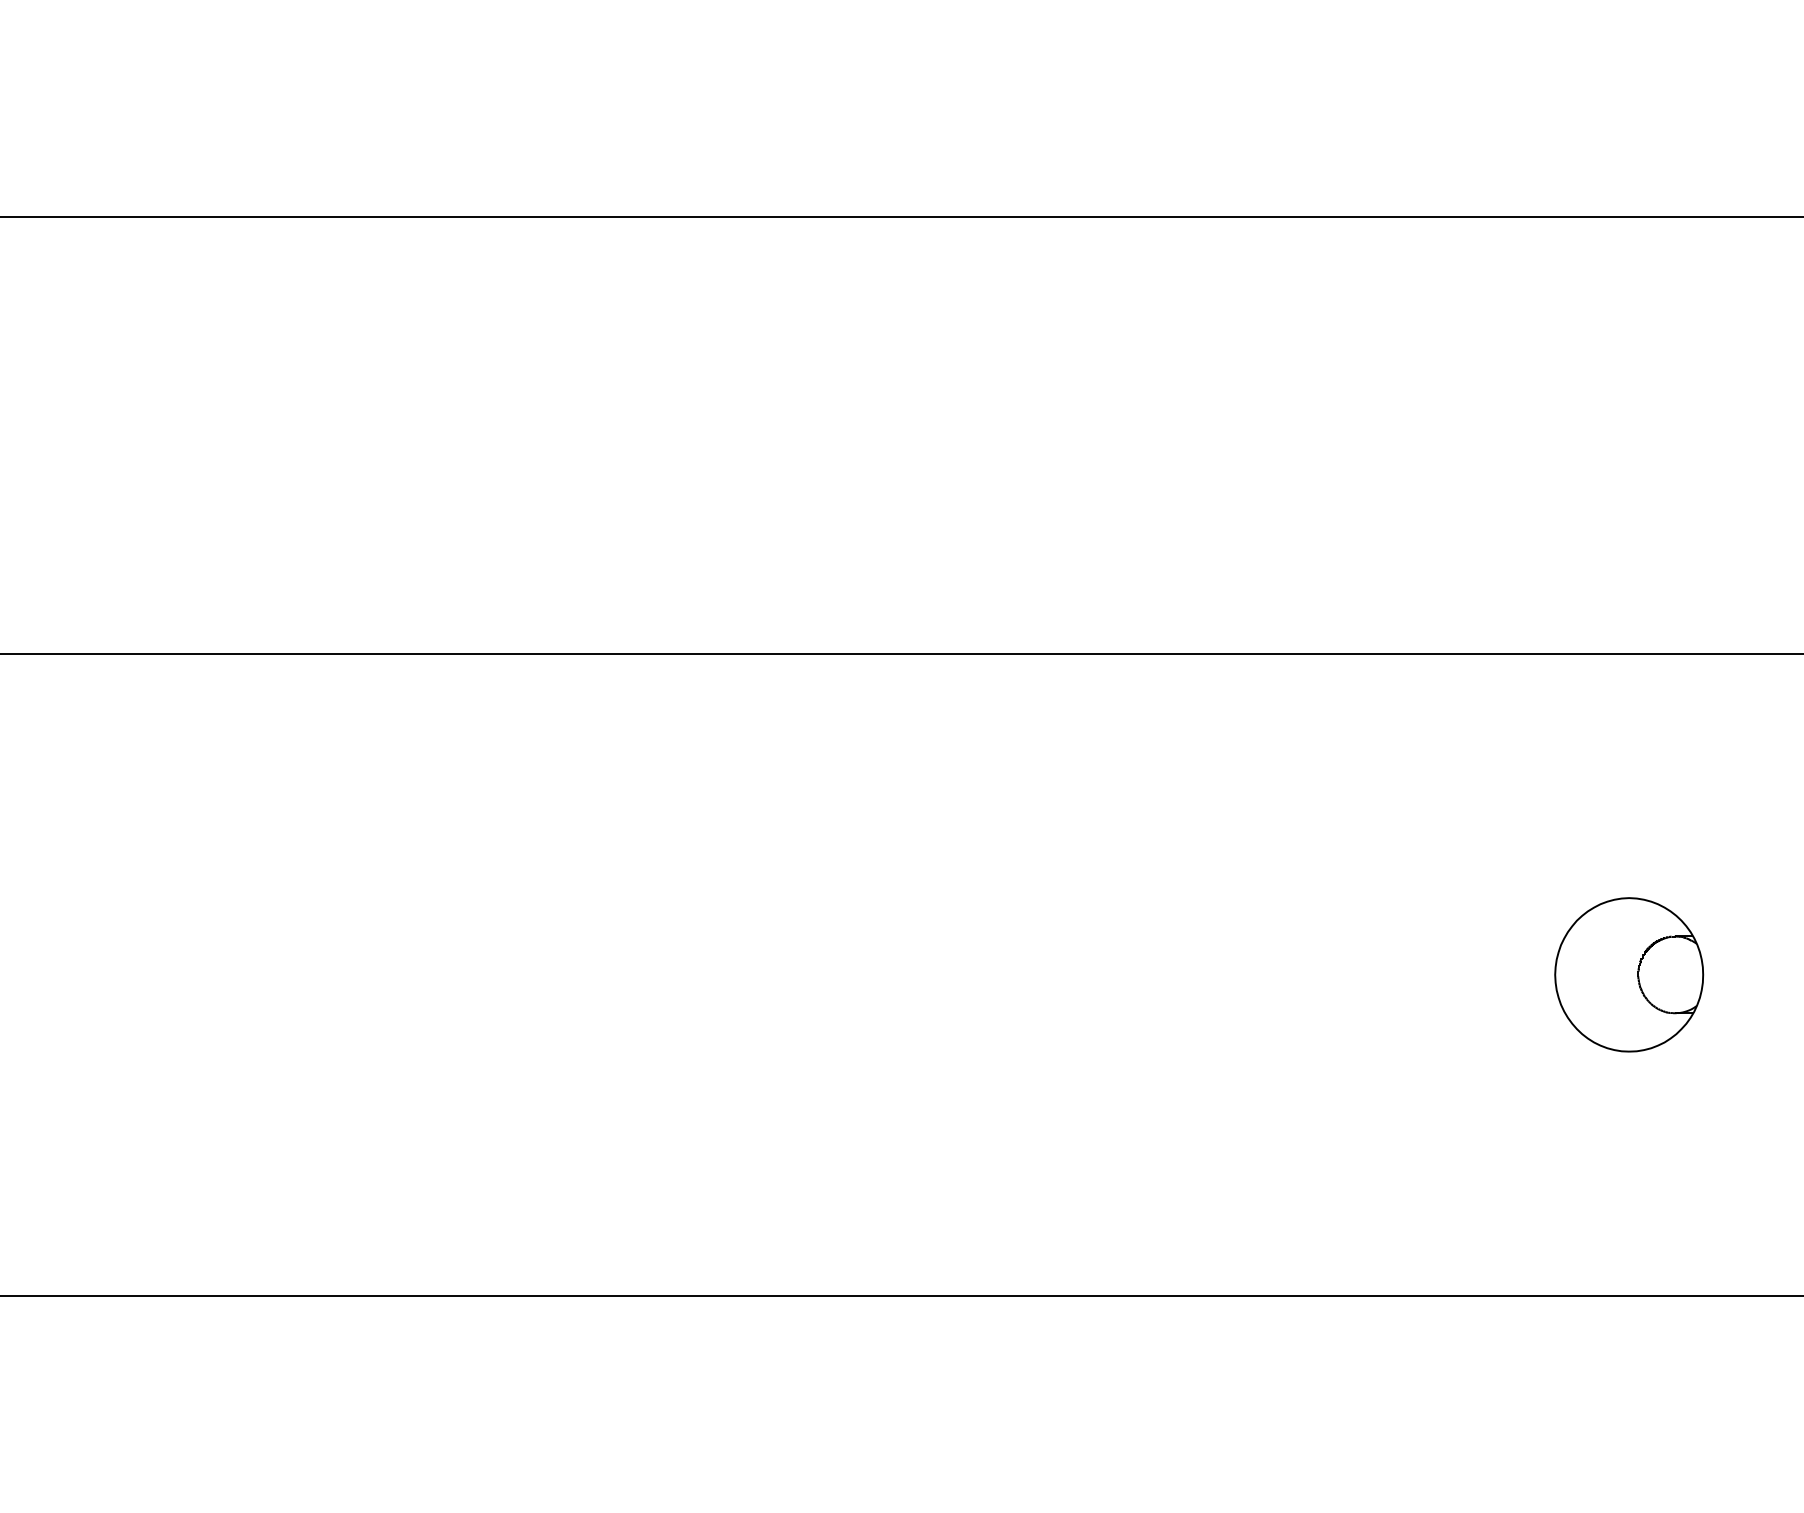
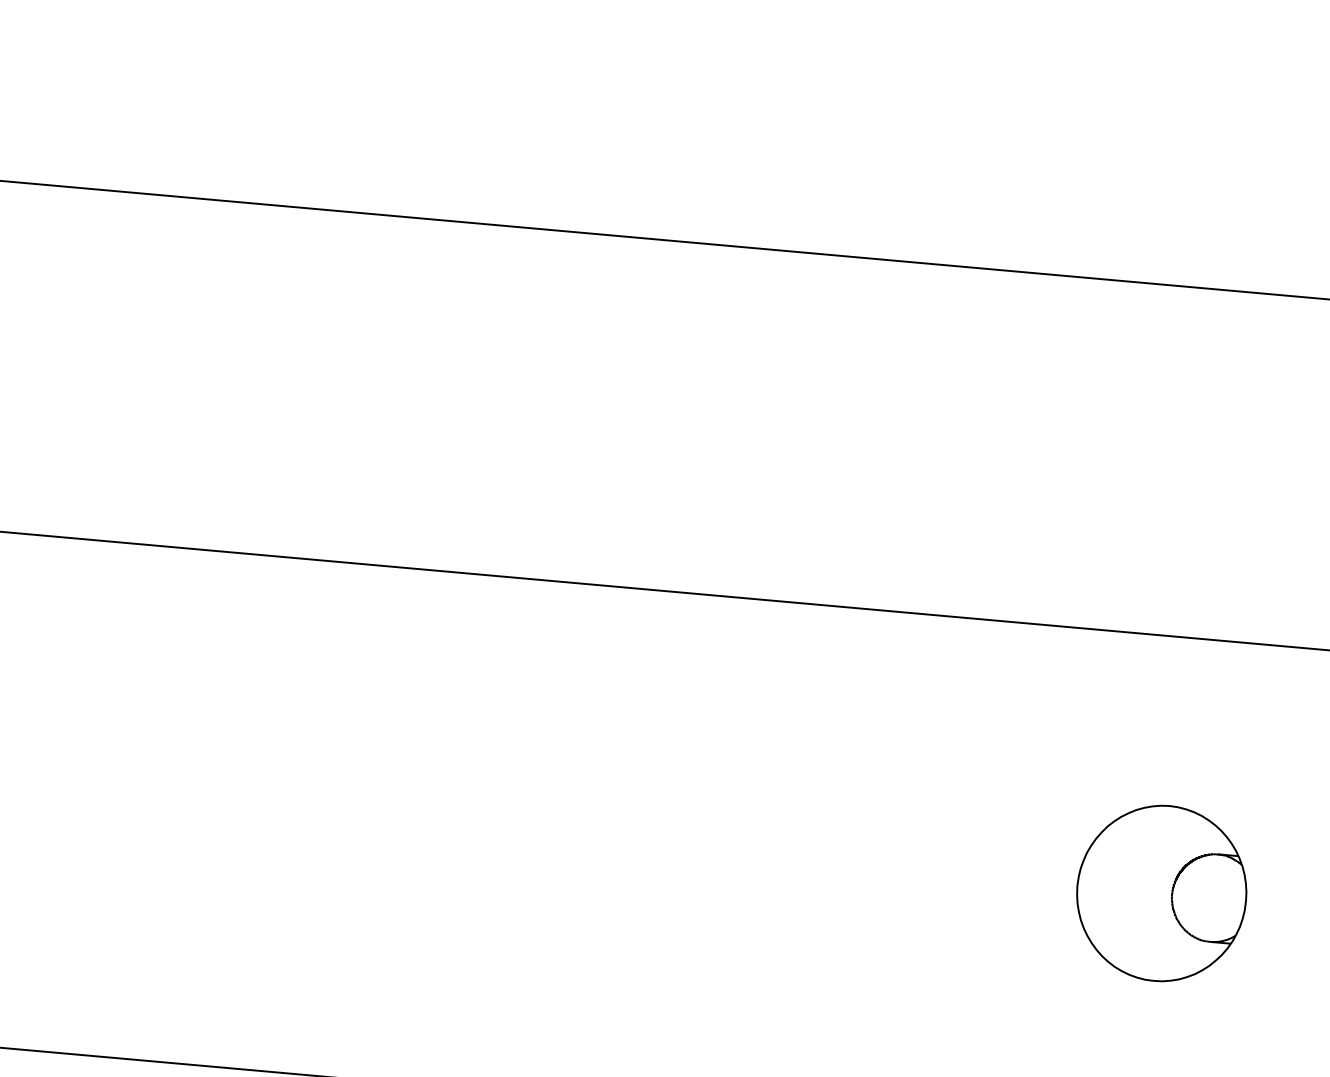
part: (1628, 974) -> (1161, 893), size x1.43

